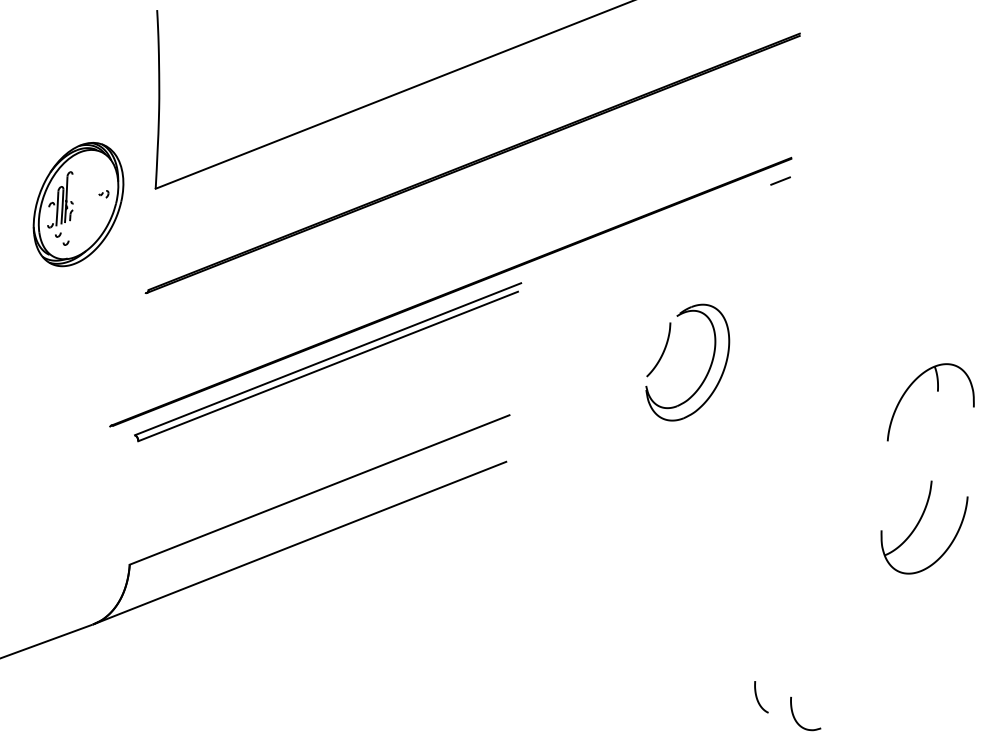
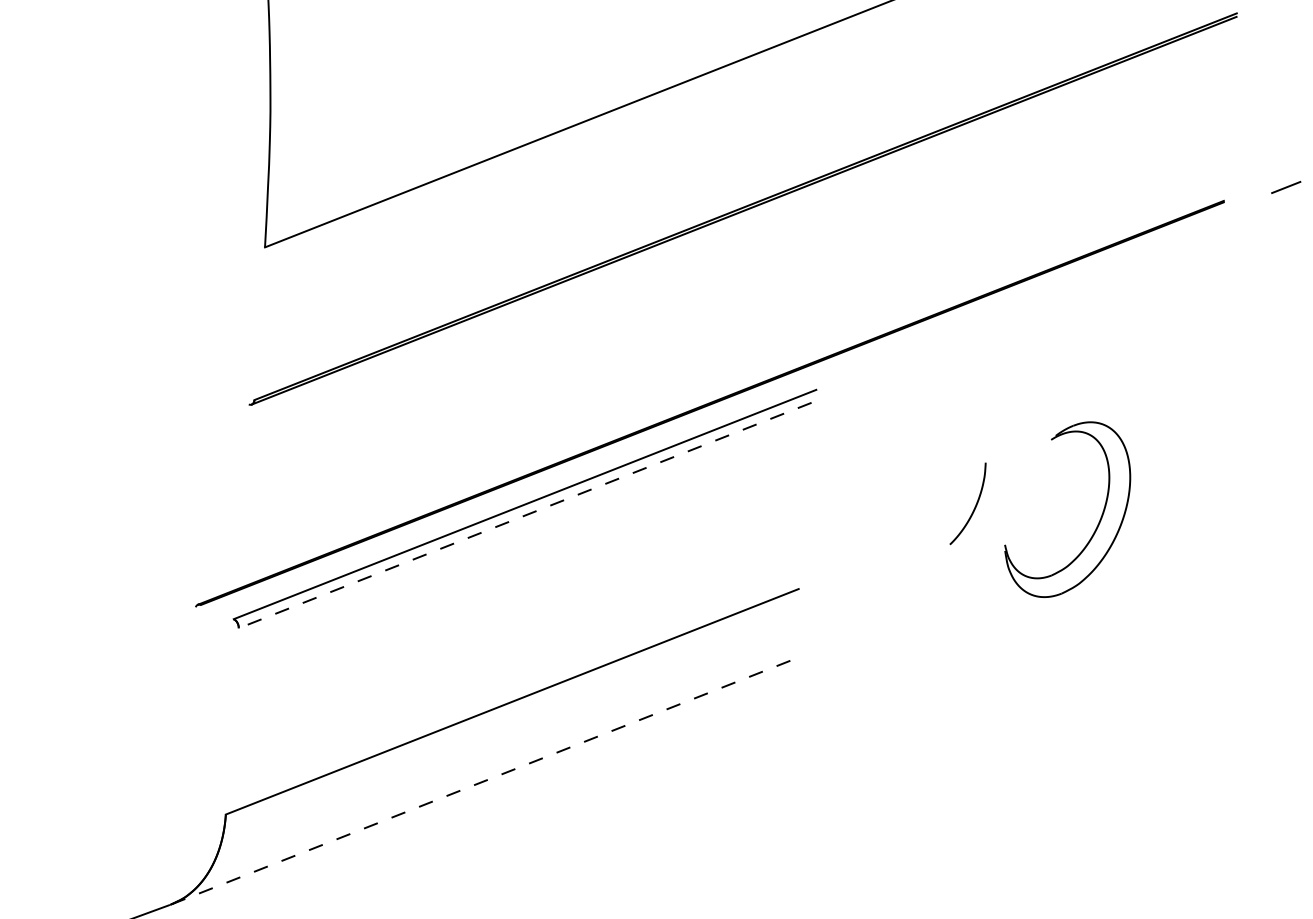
line: (780, 180) -> (1286, 186), moved
part: (78, 204) -> (148, 271), removed
curve: (662, 351) -> (973, 506), moved
line: (327, 366) -> (524, 515), solid -> dashed
line: (300, 543) -> (483, 782), solid -> dashed

